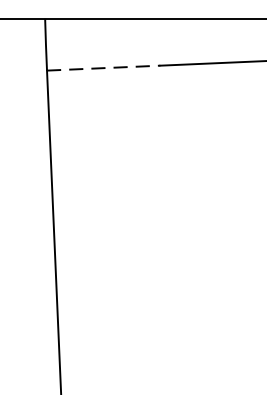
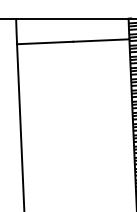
line: (104, 67) -> (45, 42), dashed -> solid

